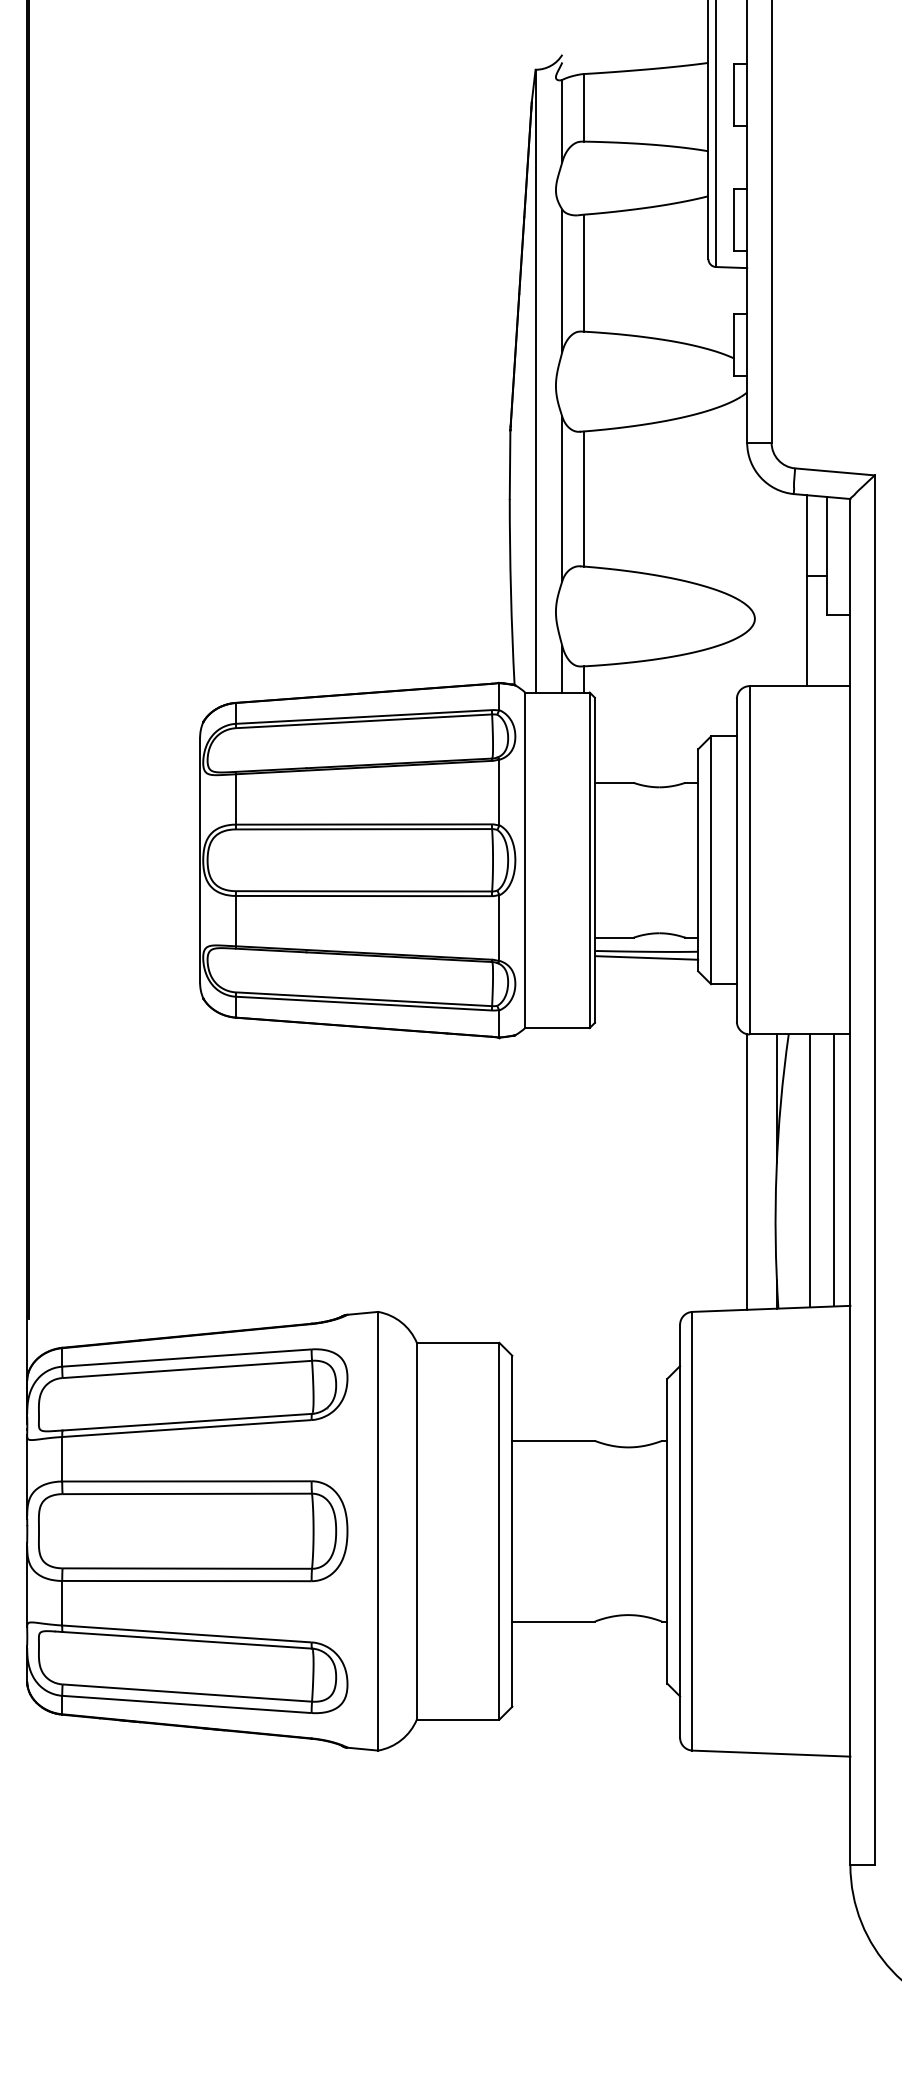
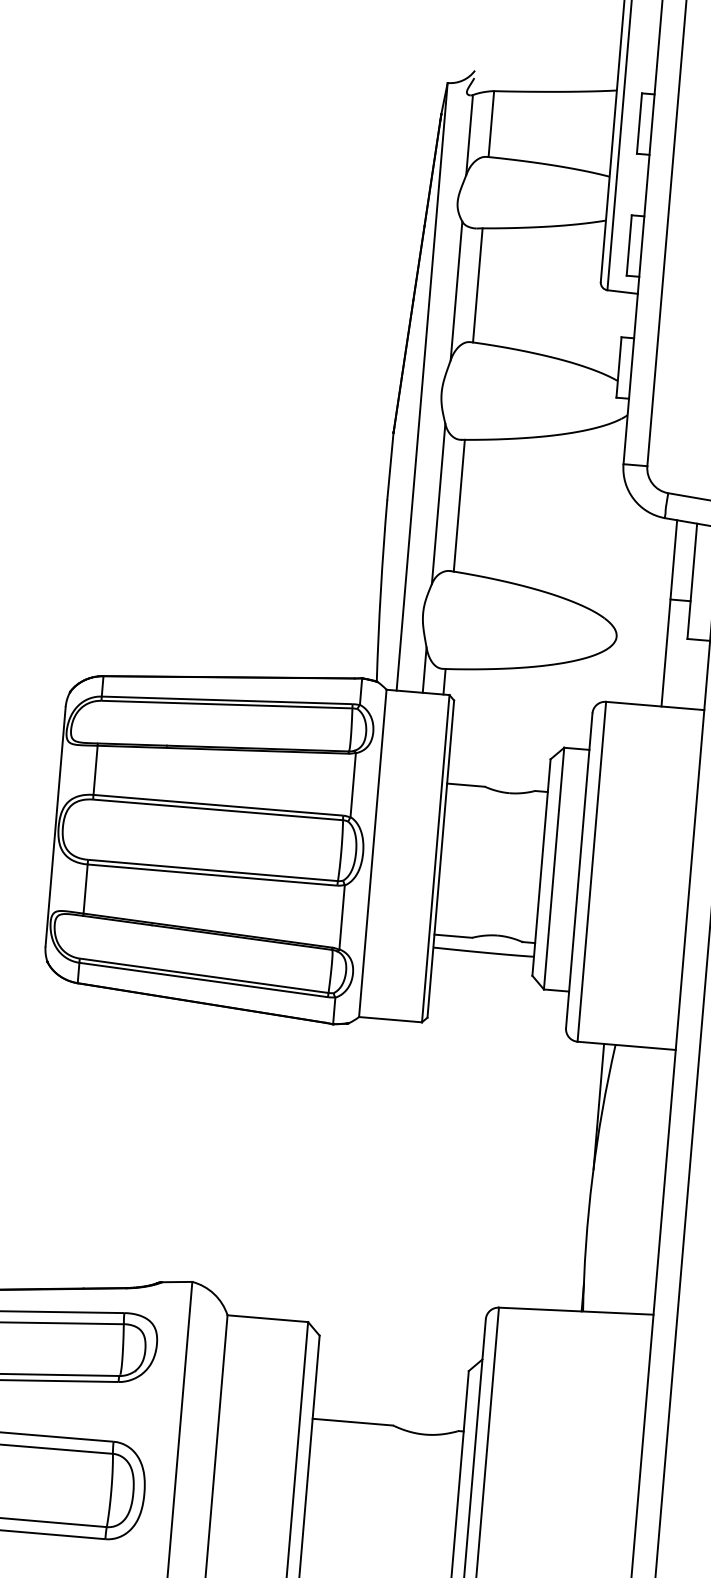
line: (646, 957) -> (483, 958), removed
line: (809, 1170) -> (624, 1179), removed
line: (833, 1170) -> (648, 1181), removed
line: (747, 1171) -> (564, 1175), removed

